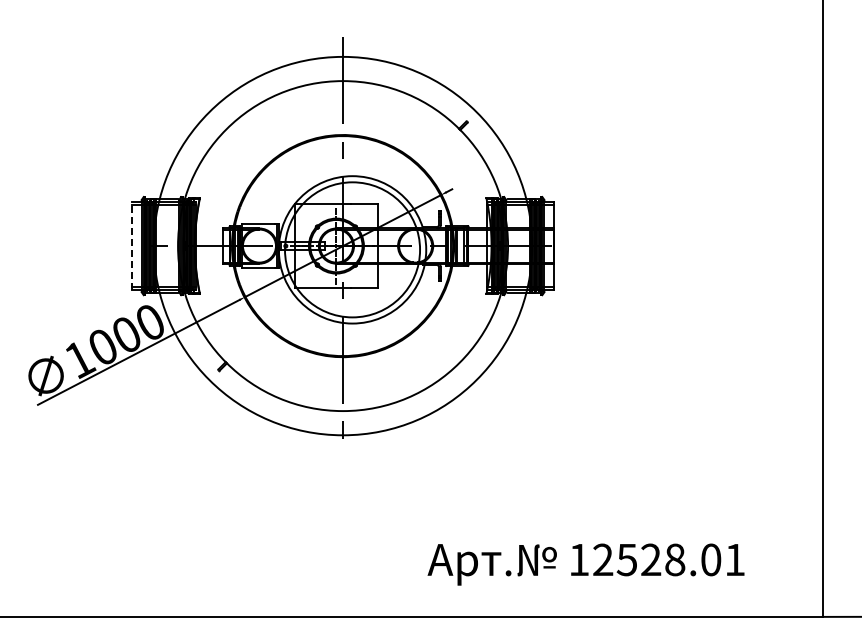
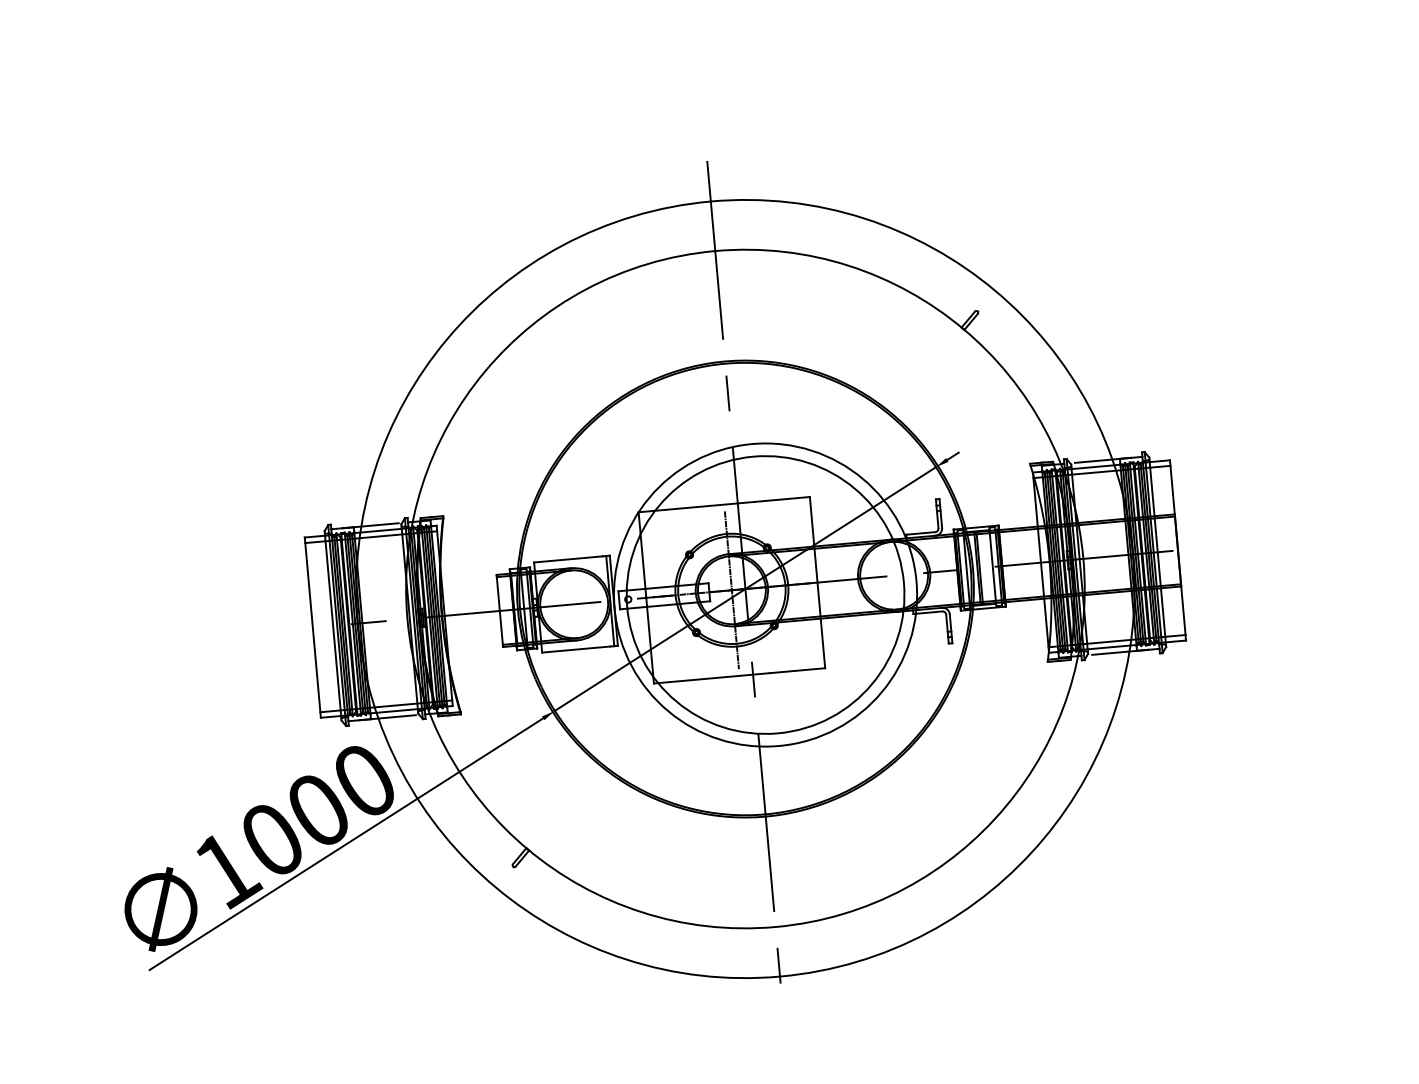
line: (131, 246) -> (312, 628), dashed -> solid

